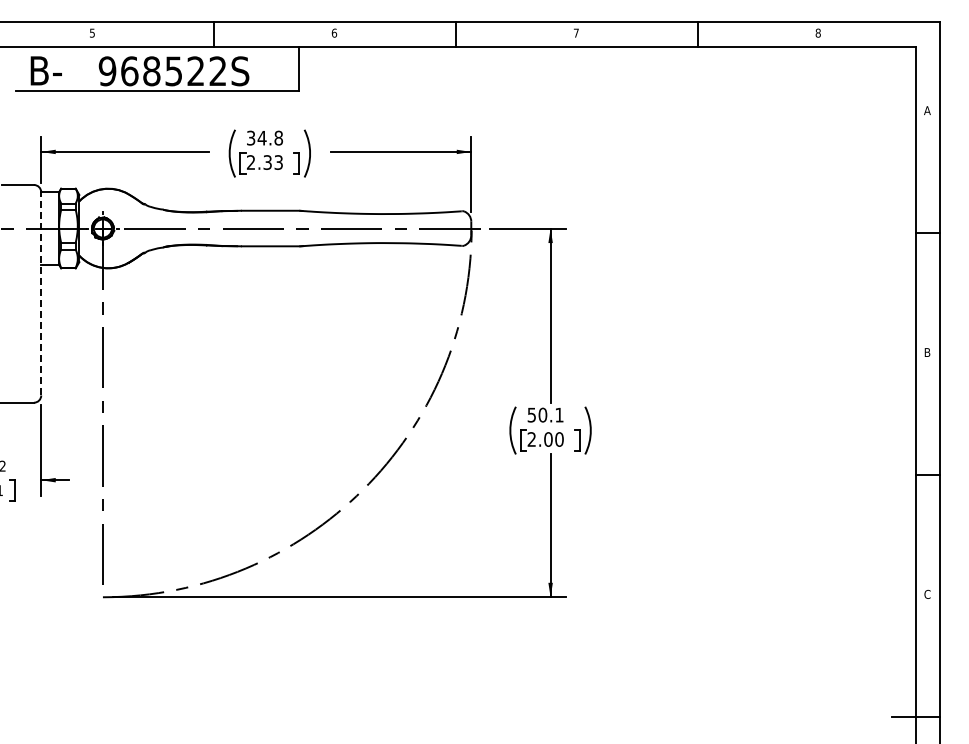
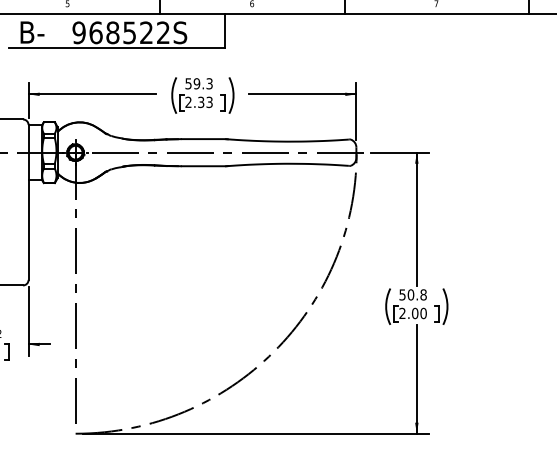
text: (265, 137) -> (199, 83), 34.8 -> 59.3
line: (41, 293) -> (28, 202), dashed -> solid
text: (559, 414) -> (423, 294), 50.1 -> 50.8

